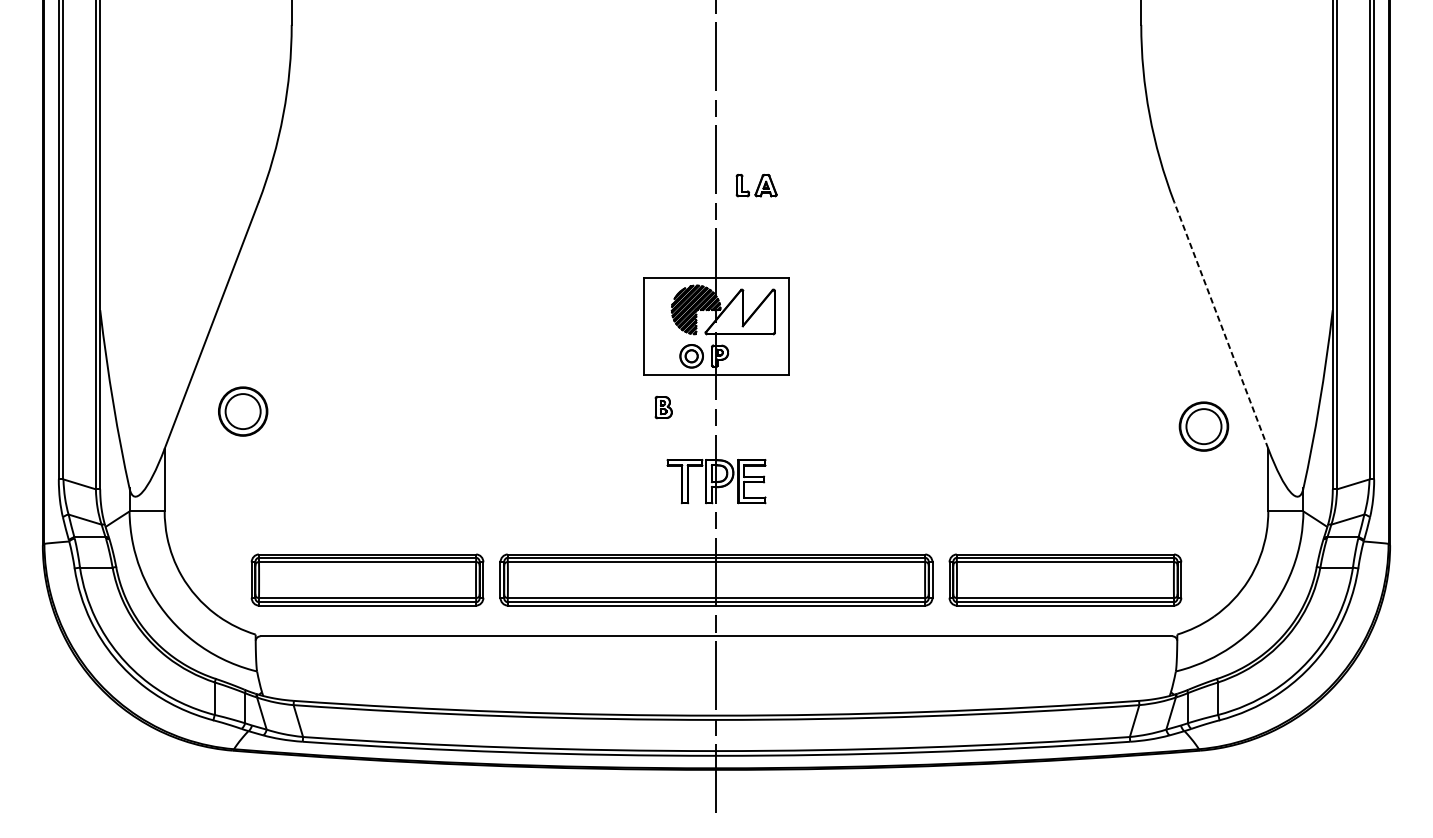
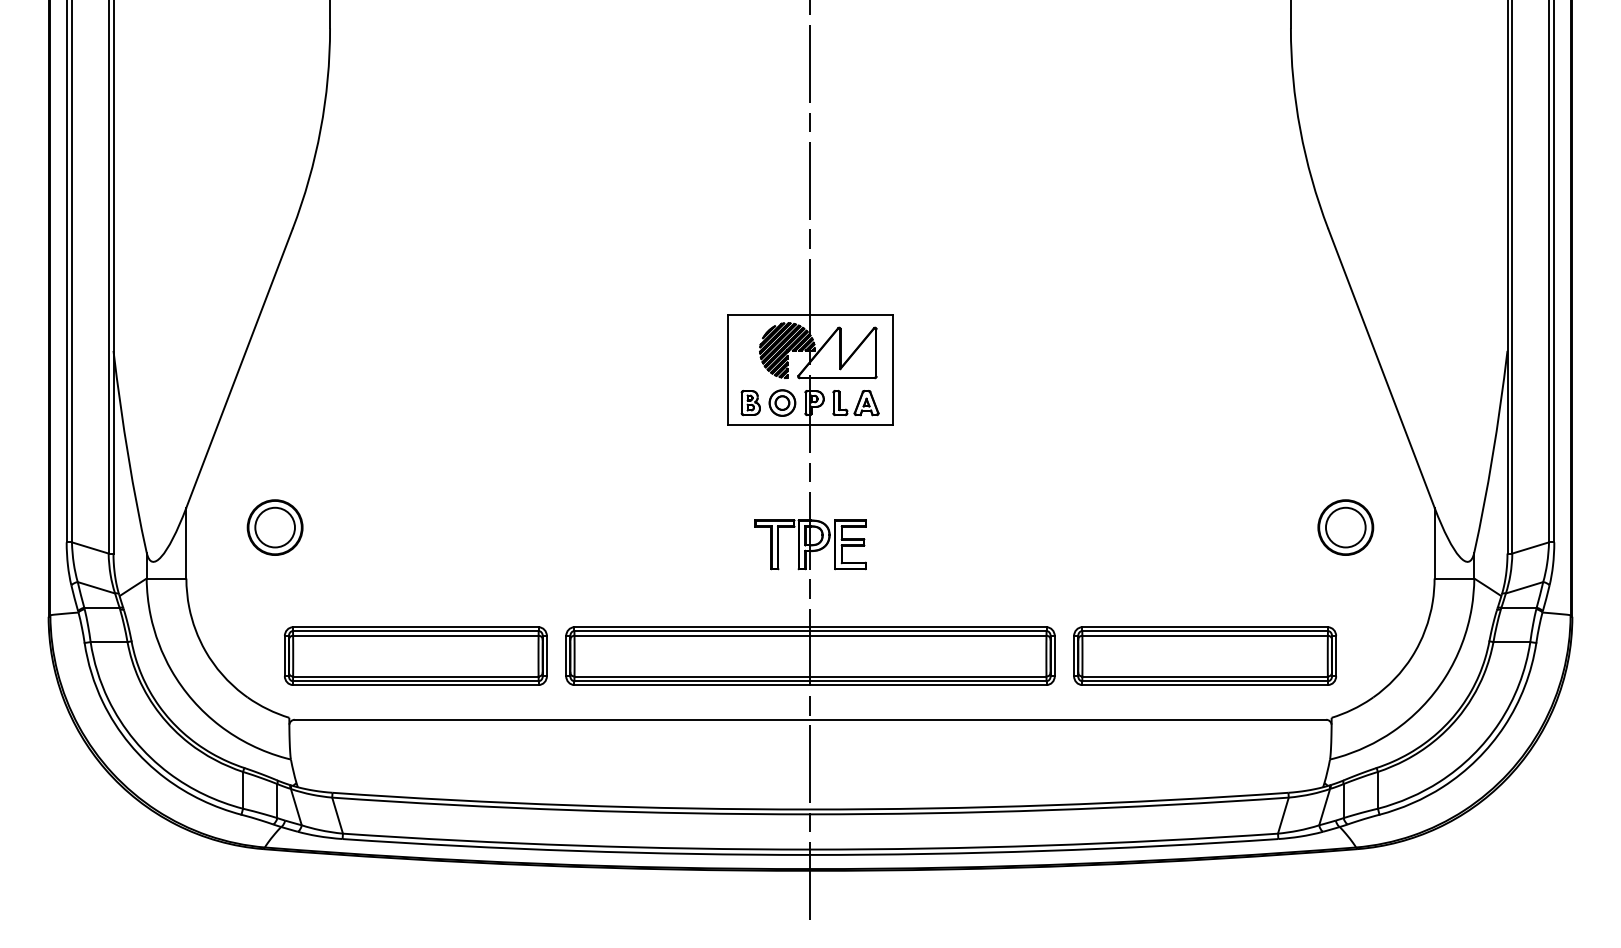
part: (756, 186) -> (855, 403), moved
line: (1221, 324) -> (1381, 367), dashed -> solid
part: (663, 407) -> (750, 403), moved
part: (242, 411) -> (274, 527), moved
part: (1203, 426) -> (1345, 527), moved

